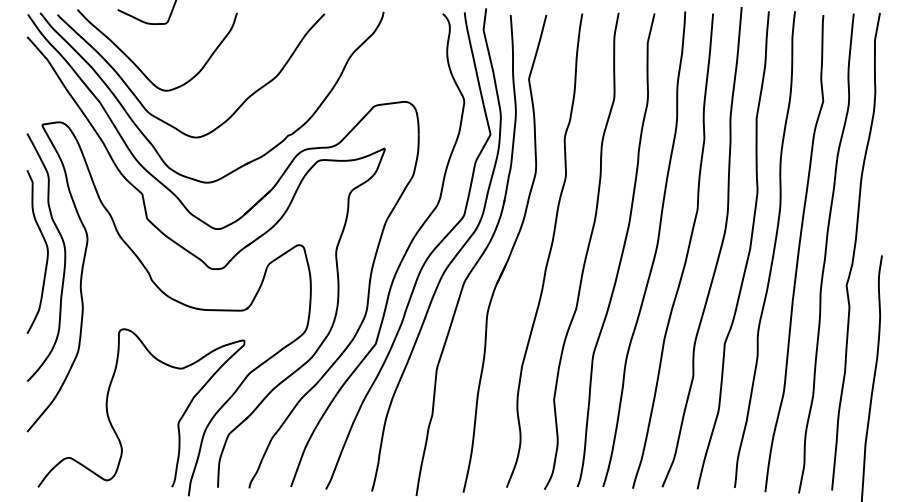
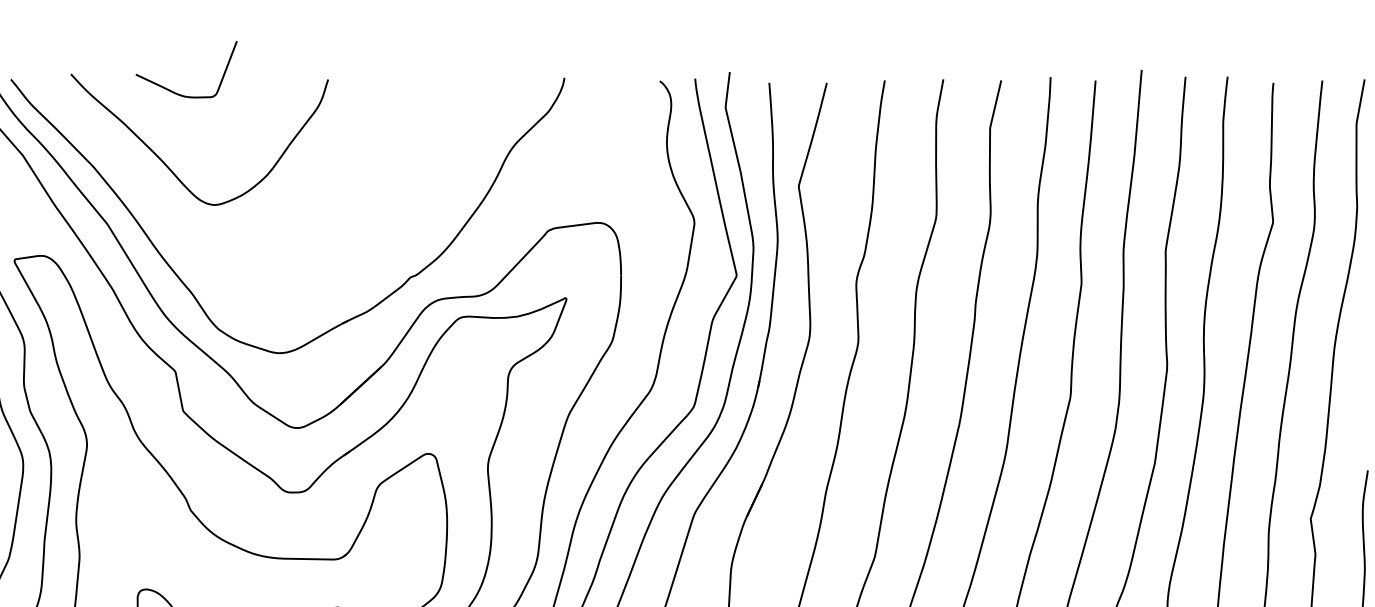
part: (167, 122) -> (216, 256), removed

